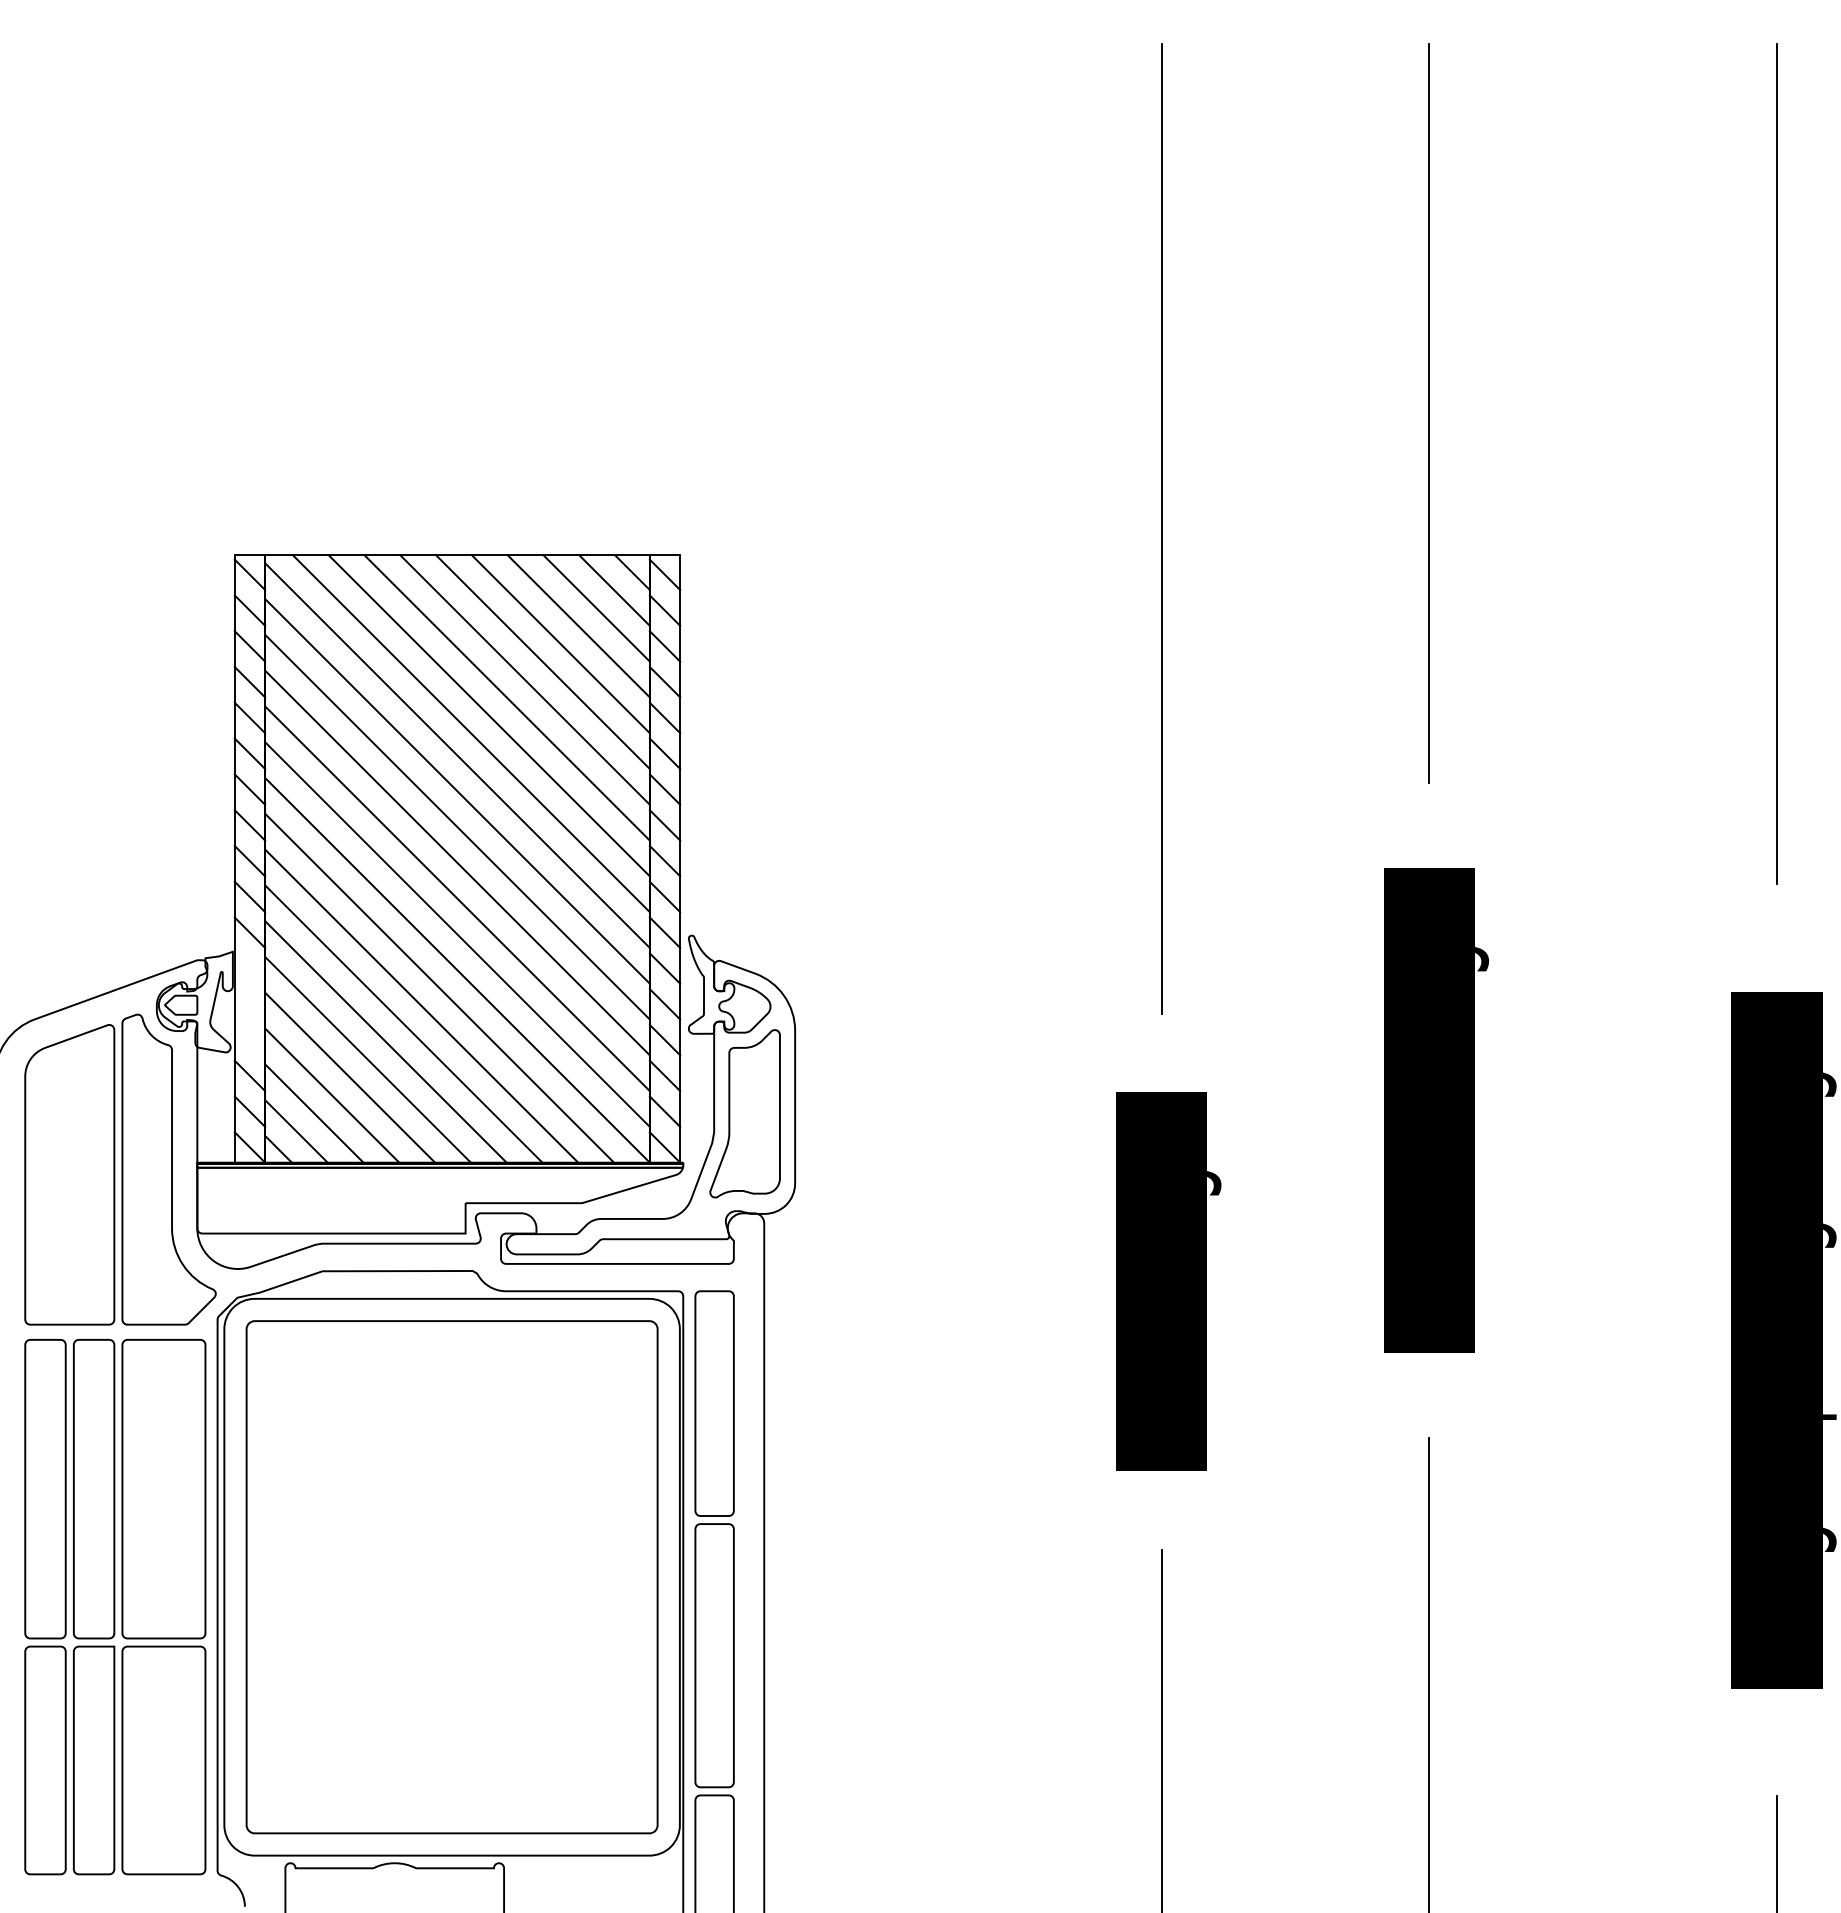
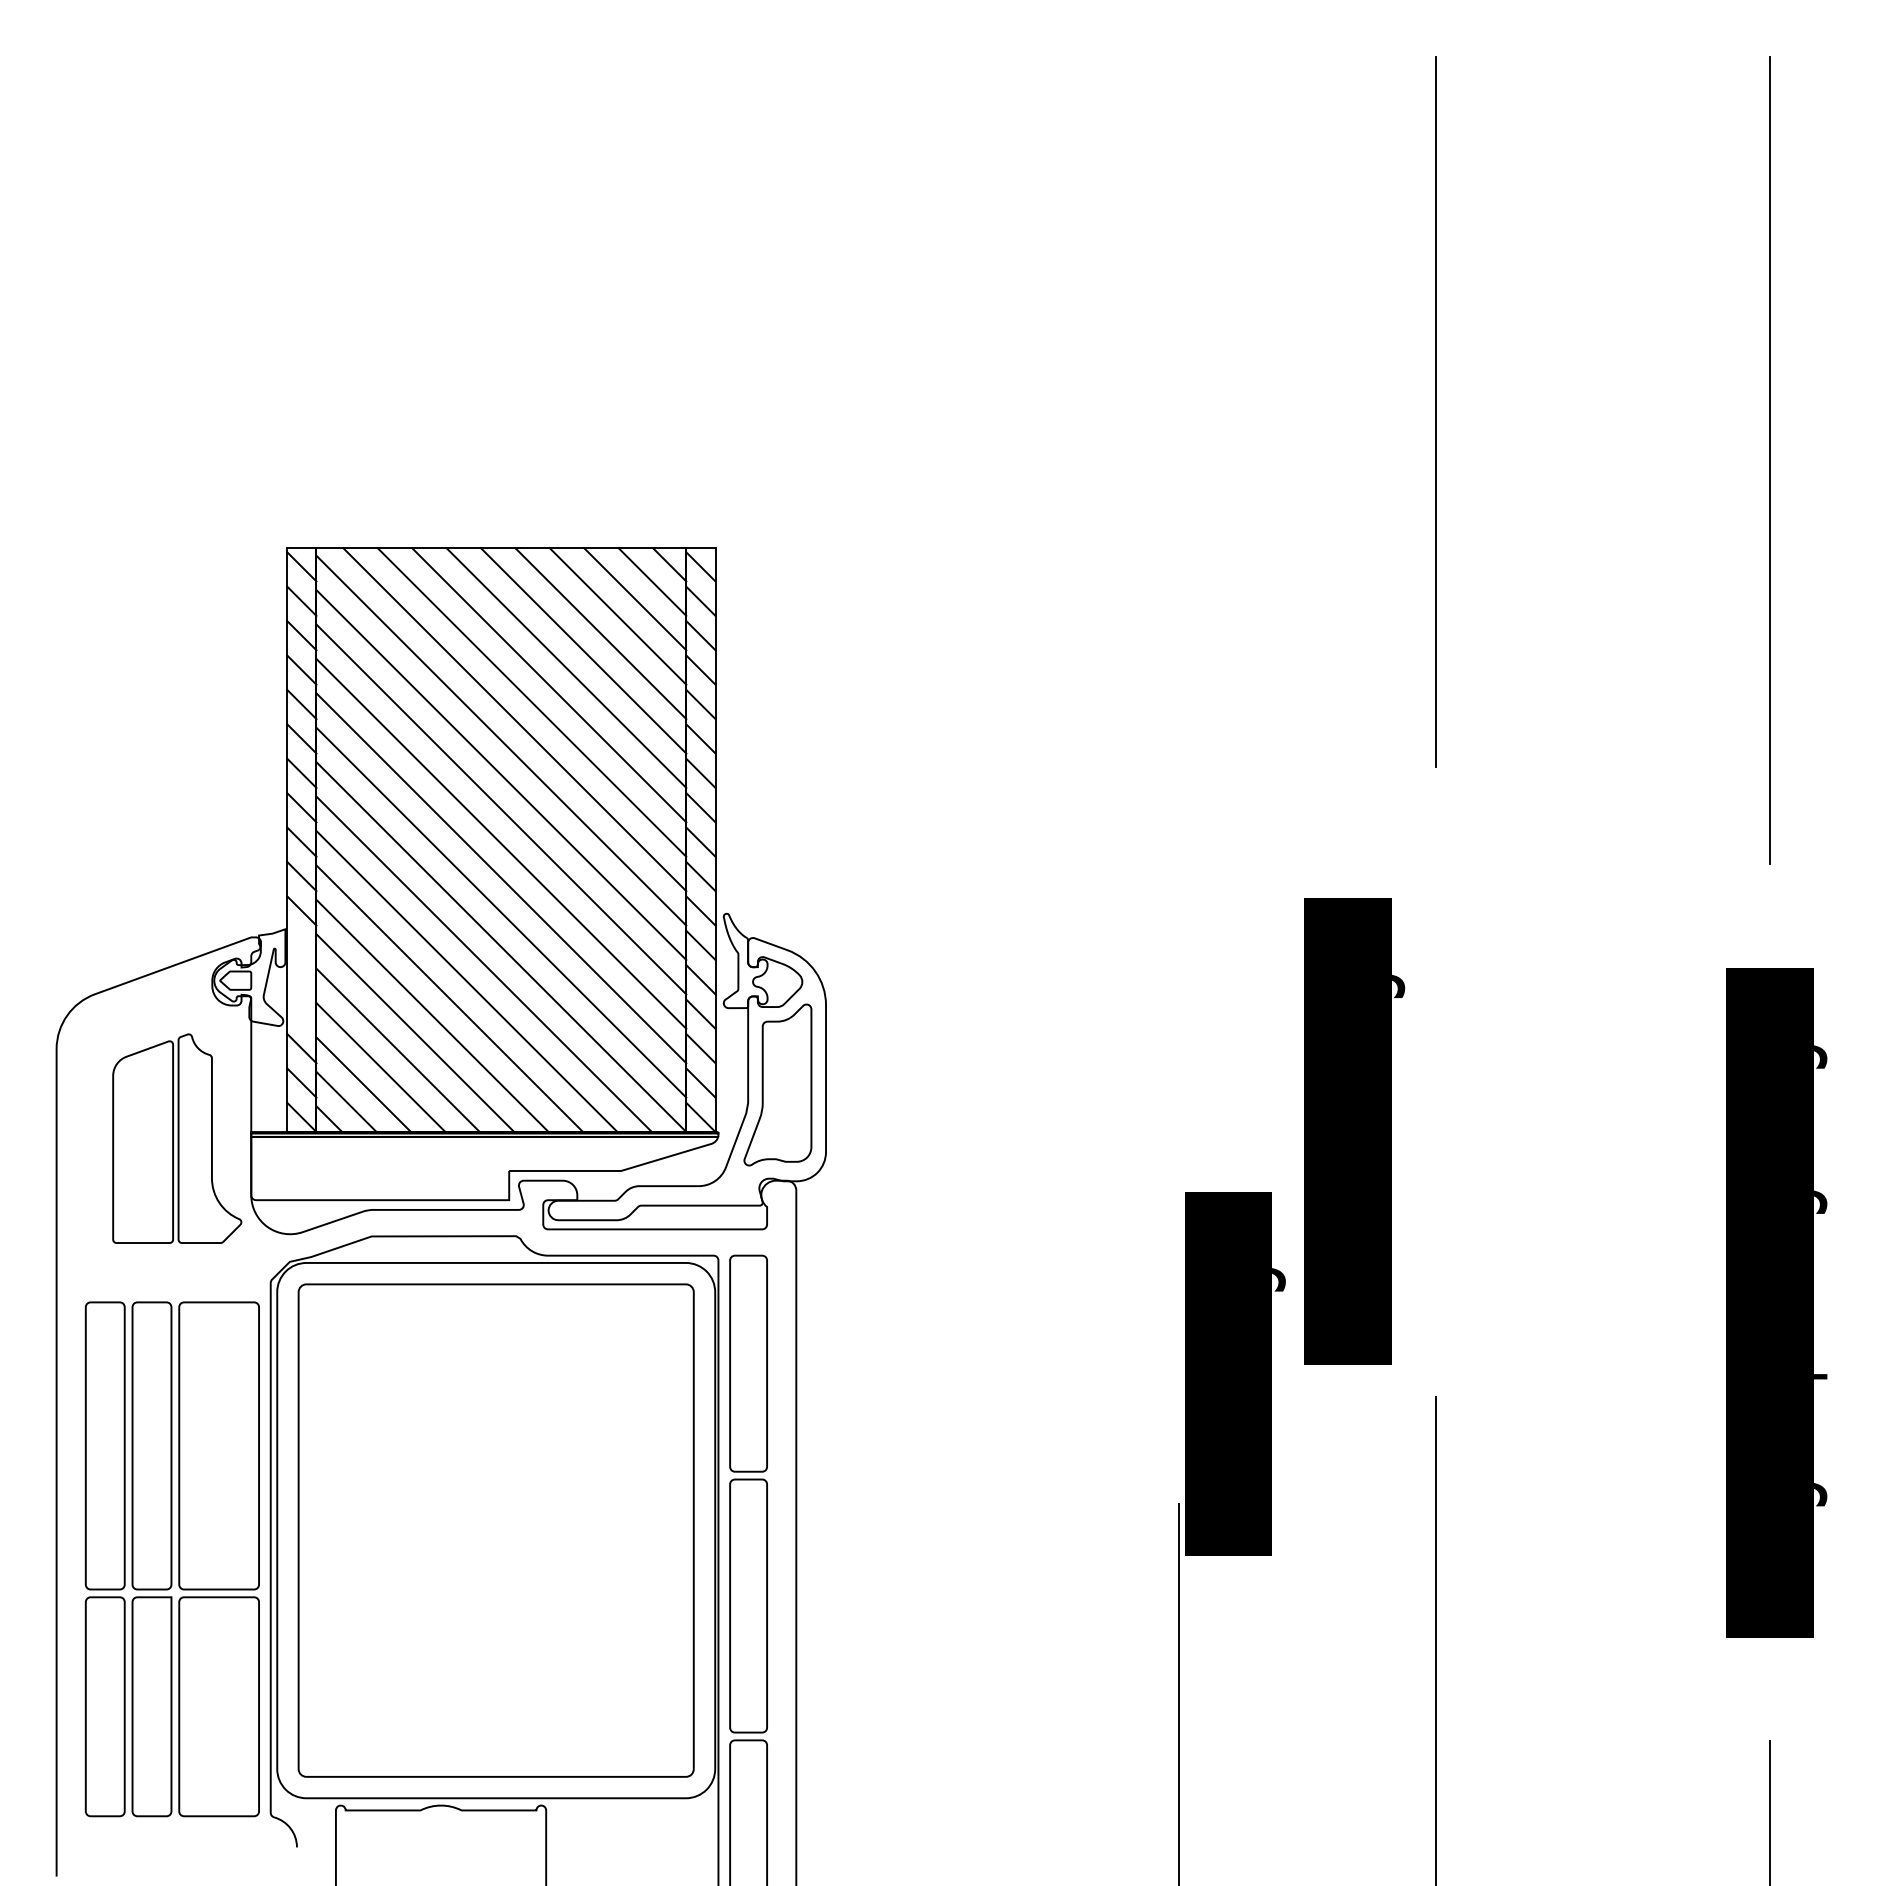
line: (1161, 528) -> (1178, 522), removed
text: (1436, 1110) -> (1354, 1131), moved
part: (119, 1169) -> (176, 1138), size x0.7
text: (1169, 1280) -> (1235, 1373), moved

